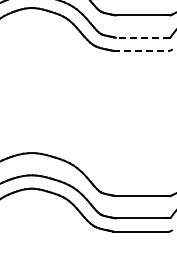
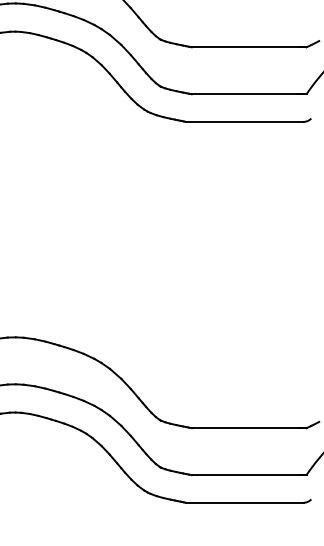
line: (142, 37) -> (247, 93), dashed -> solid
line: (141, 50) -> (245, 121), dashed -> solid

